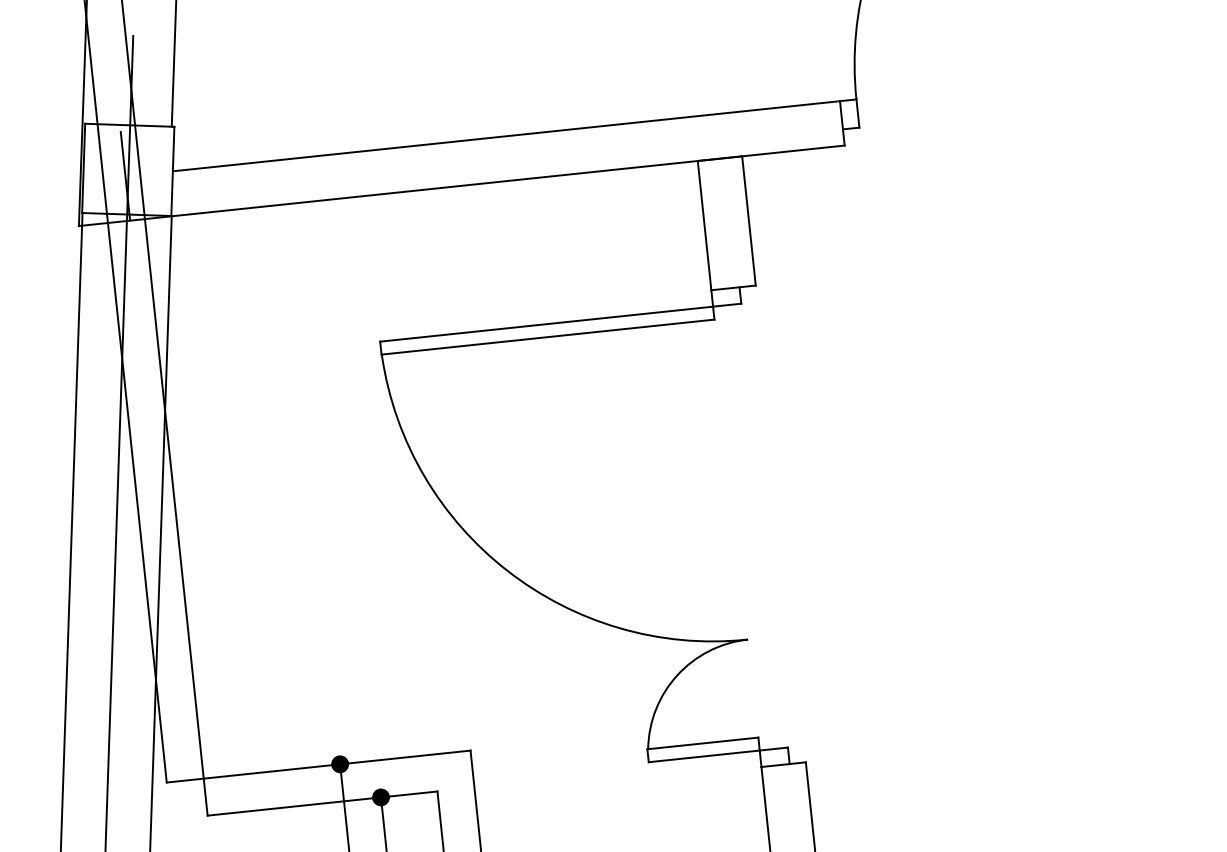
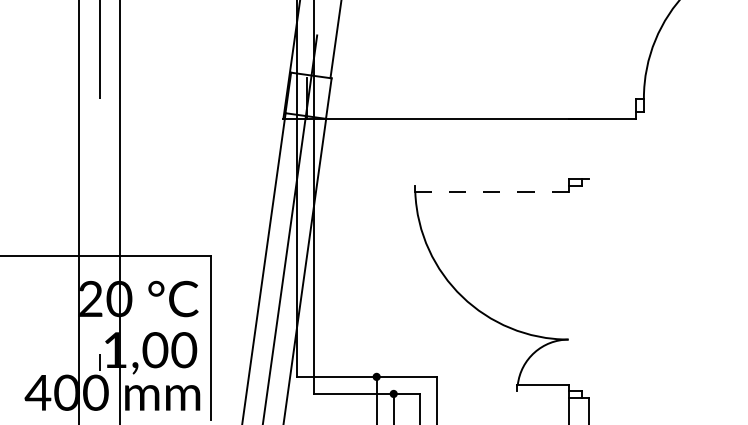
line: (506, 136) -> (482, 98), removed
line: (749, 220) -> (589, 148), removed
line: (704, 225) -> (568, 148), removed
line: (545, 325) -> (491, 186), removed
line: (547, 338) -> (491, 192), solid -> dashed
line: (703, 756) -> (542, 390), removed

